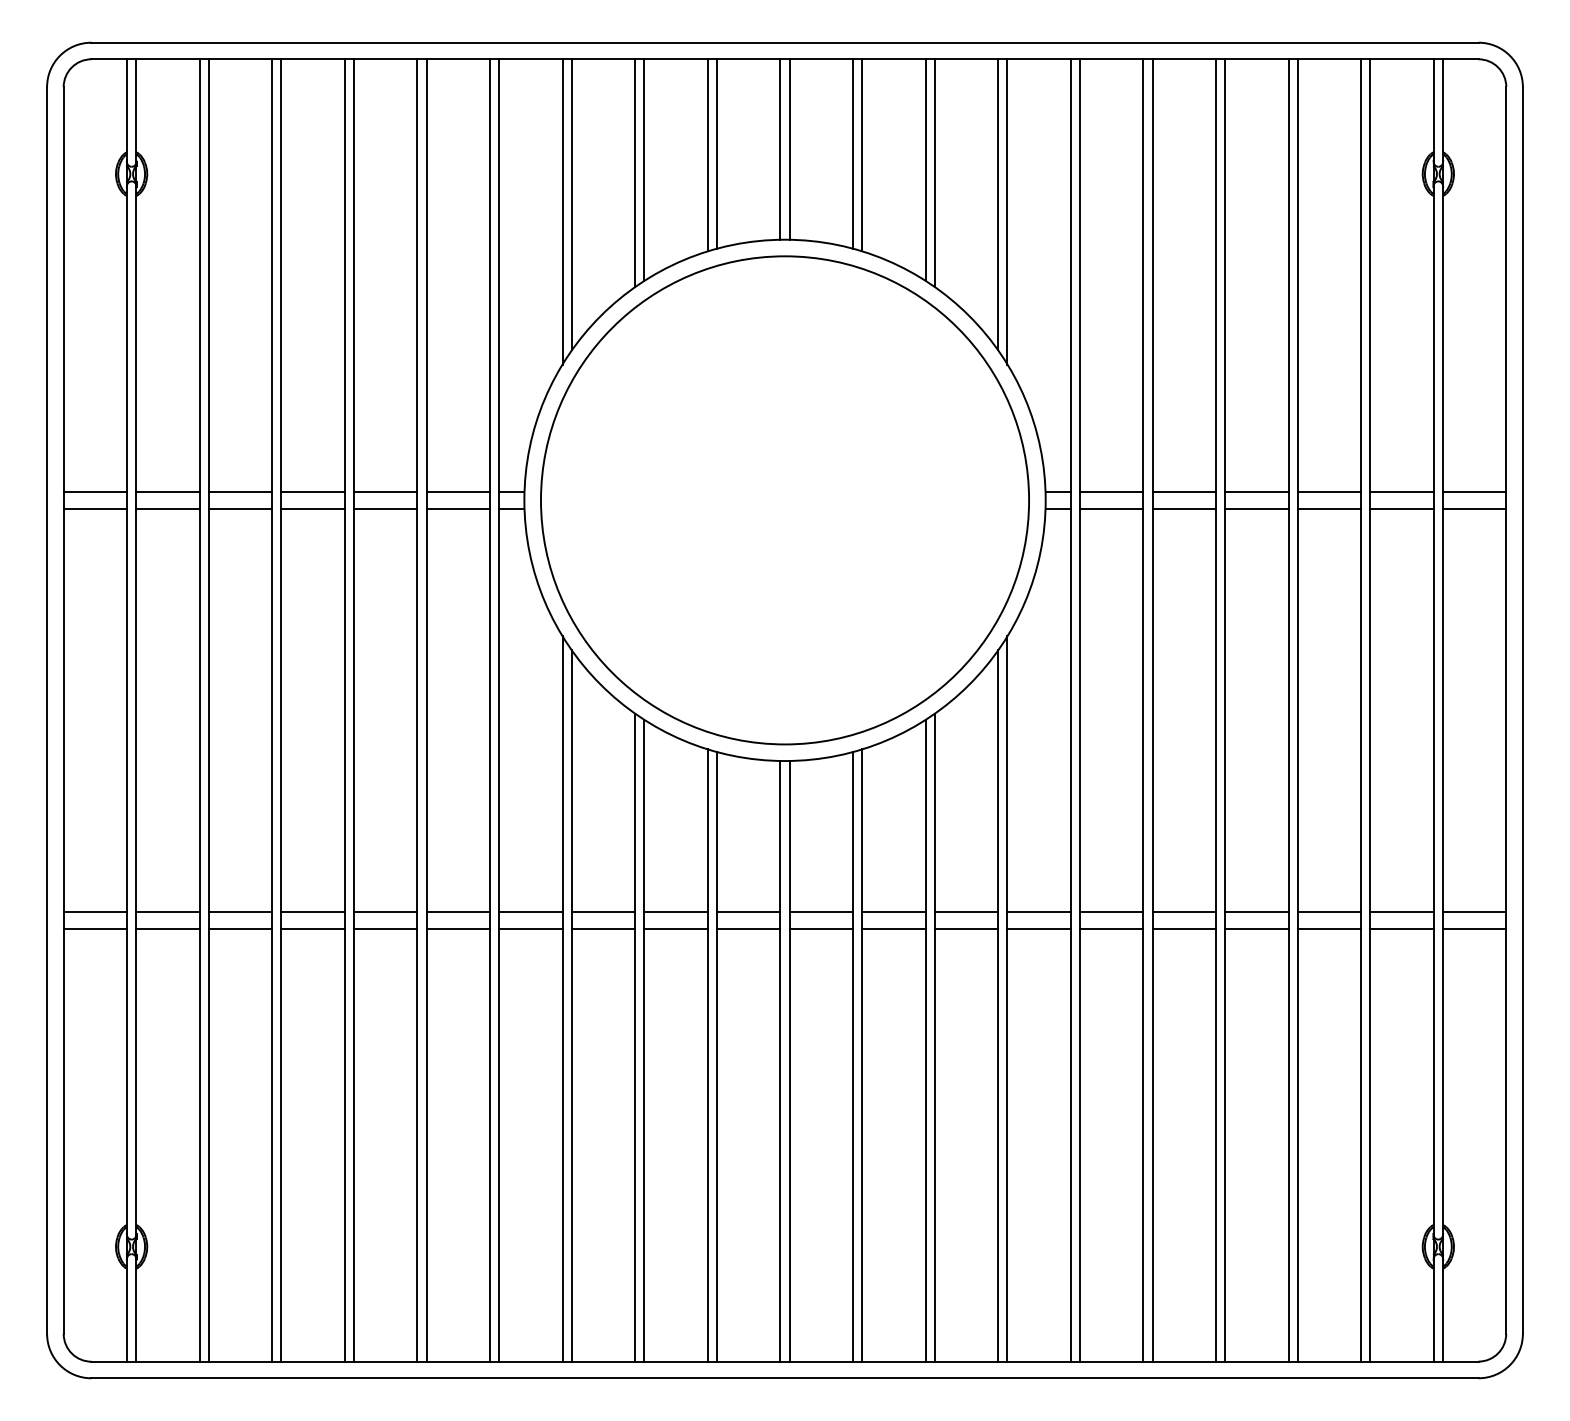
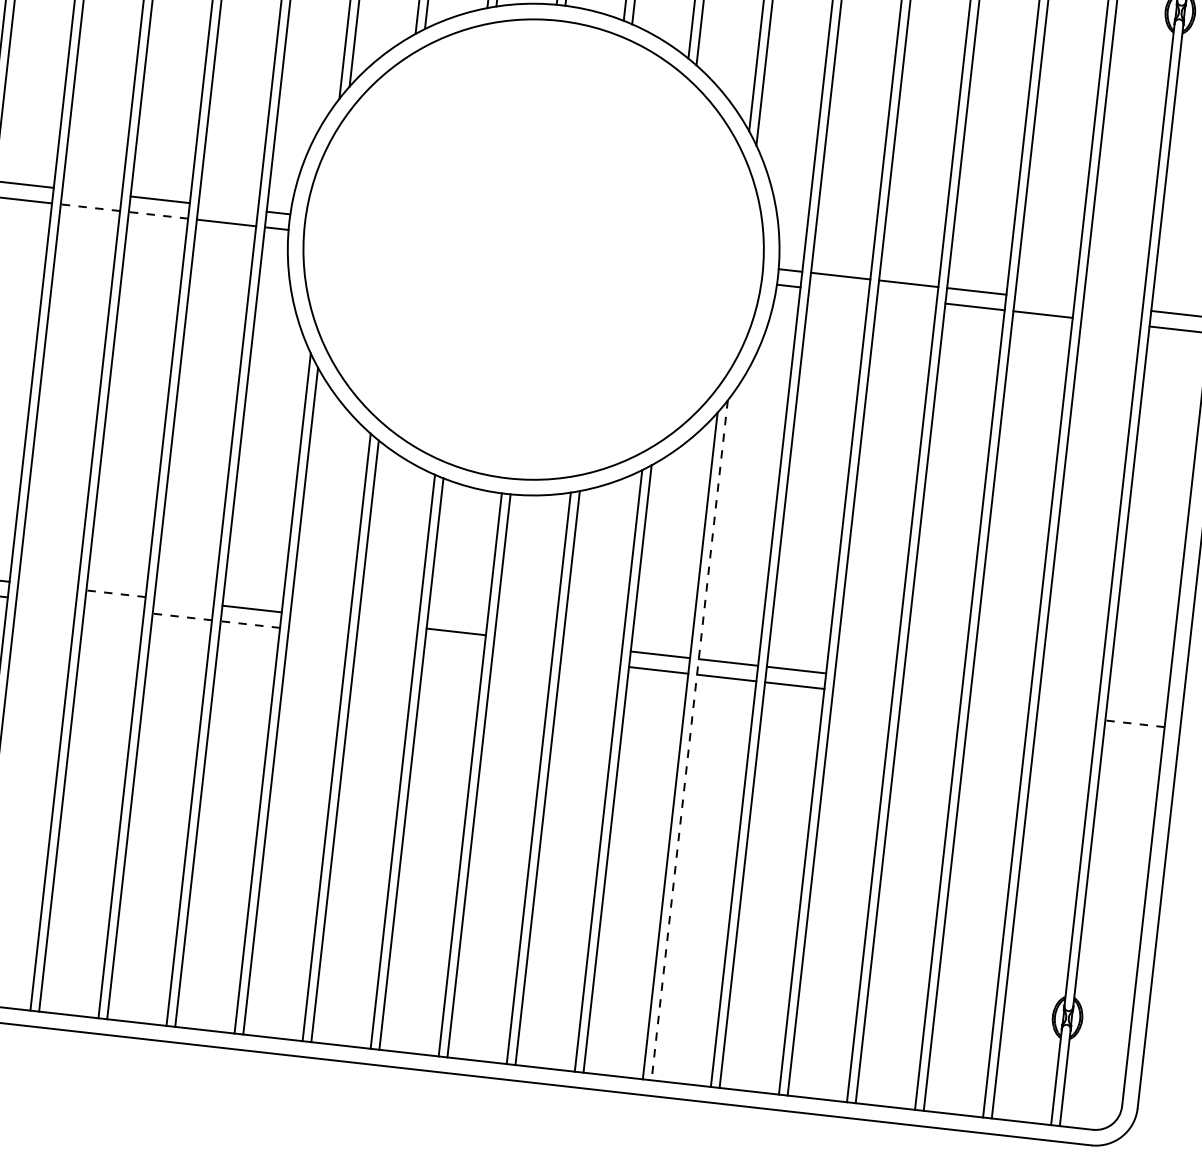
line: (312, 492) -> (91, 192), removed
line: (457, 492) -> (227, 207), removed
line: (1329, 492) -> (1044, 299), removed
line: (1401, 492) -> (1112, 307), removed
line: (313, 508) -> (90, 207), solid -> dashed
line: (385, 508) -> (158, 215), solid -> dashed
line: (1111, 508) -> (838, 291), removed
line: (1183, 508) -> (906, 299), removed
line: (1401, 508) -> (1110, 322), removed
line: (312, 912) -> (47, 586), removed
line: (385, 912) -> (115, 593), solid -> dashed
line: (457, 912) -> (183, 601), removed
line: (603, 912) -> (320, 616), removed
line: (675, 912) -> (387, 624), removed
line: (820, 912) -> (523, 639), removed
line: (893, 912) -> (592, 647), removed
line: (1183, 912) -> (863, 677), removed
line: (1256, 912) -> (932, 685), removed
line: (1329, 912) -> (1000, 693), removed
line: (1401, 912) -> (1068, 700), removed
line: (1474, 912) -> (1136, 708), removed
line: (312, 928) -> (45, 601), removed
line: (385, 928) -> (114, 608), removed
line: (458, 928) -> (182, 616), solid -> dashed
line: (530, 928) -> (250, 624), solid -> dashed
line: (603, 928) -> (318, 631), removed
line: (675, 928) -> (385, 639), removed
line: (748, 928) -> (454, 647), removed
line: (820, 928) -> (521, 654), removed
line: (893, 928) -> (590, 662), removed
line: (1183, 928) -> (862, 692), removed
line: (1256, 928) -> (930, 700), removed
line: (1329, 928) -> (998, 708), removed
line: (1401, 928) -> (1066, 715), removed
line: (1474, 928) -> (1134, 723), solid -> dashed
line: (1007, 998) -> (689, 739), solid -> dashed

